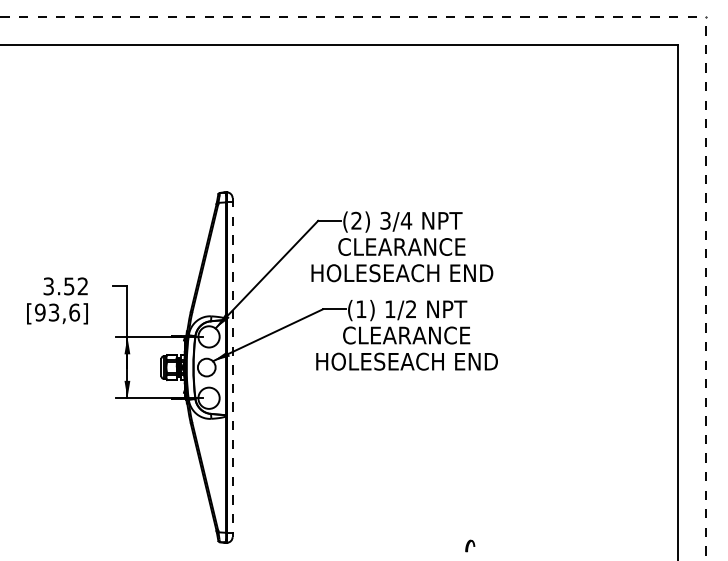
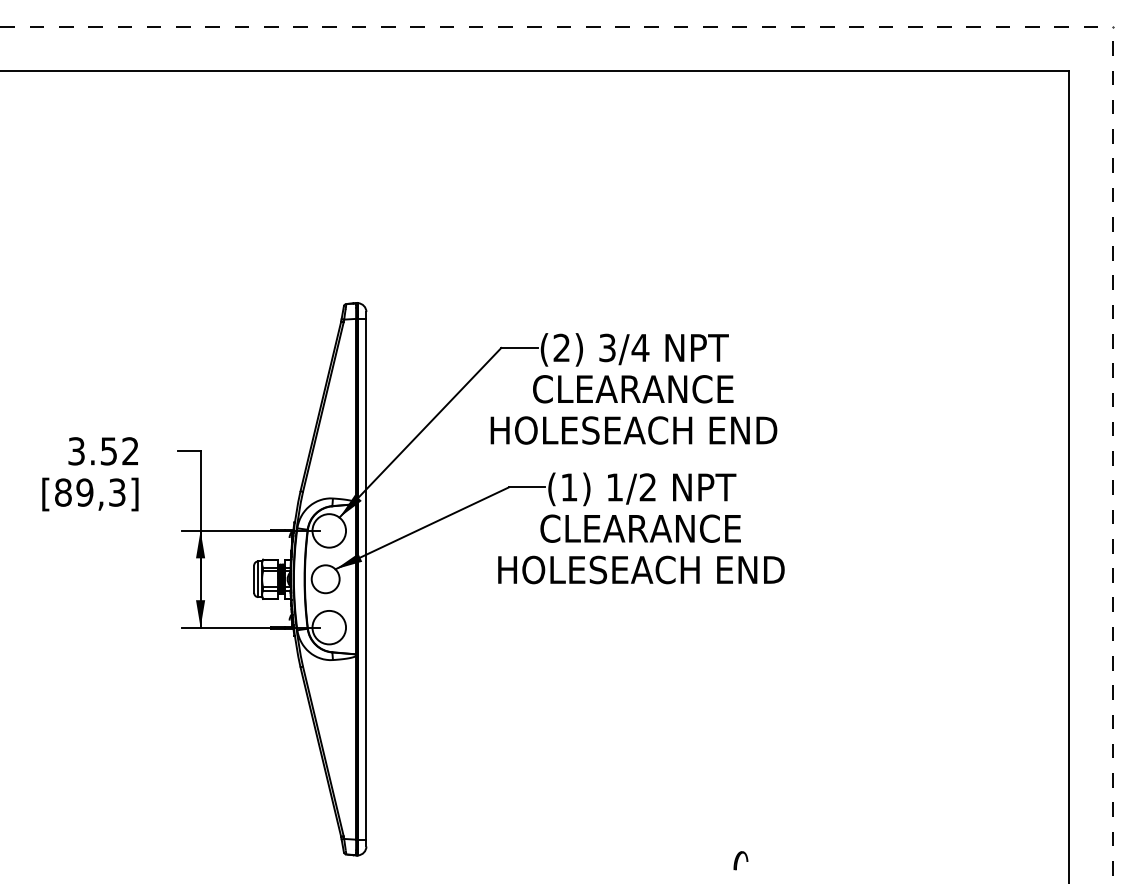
text: (57, 312) -> (90, 492), [93,6] -> [89,3]
line: (232, 367) -> (366, 579), dashed -> solid

